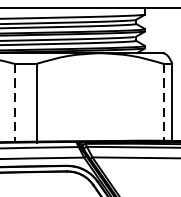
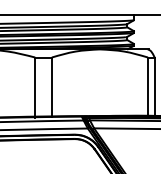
line: (15, 103) -> (35, 87), dashed -> solid
line: (164, 103) -> (148, 87), dashed -> solid

